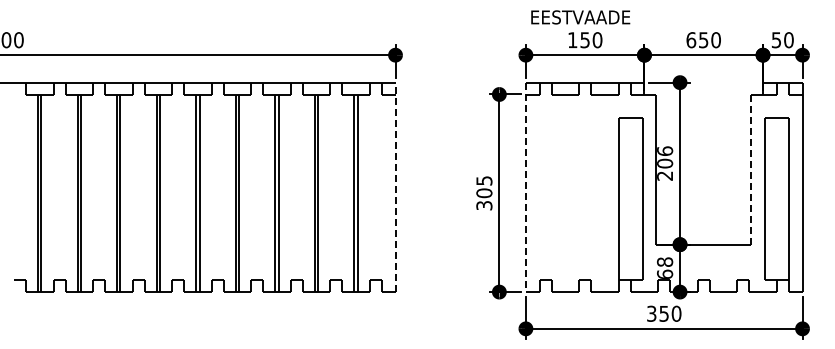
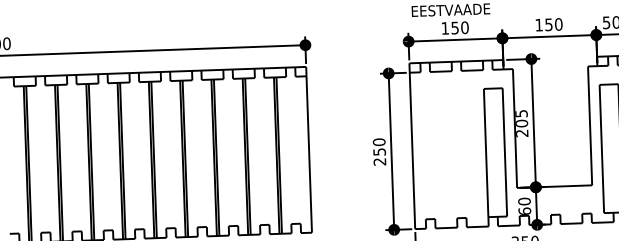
text: (691, 40) -> (539, 25), 650 -> 150
text: (665, 150) -> (521, 113), 206 -> 205
line: (751, 170) -> (590, 126), dashed -> solid
line: (395, 187) -> (309, 149), dashed -> solid
line: (525, 187) -> (411, 146), dashed -> solid
text: (484, 193) -> (379, 152), 305 -> 250
text: (664, 261) -> (524, 201), 68 -> 60

